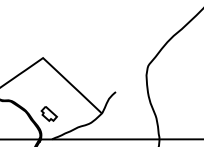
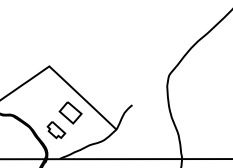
part: (61, 98) -> (70, 112), added

